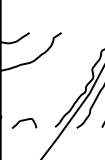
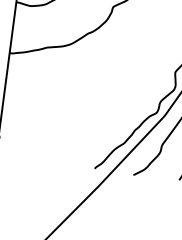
curve: (24, 121) -> (40, 150), removed

